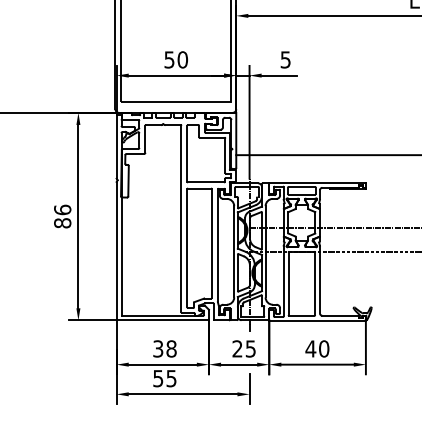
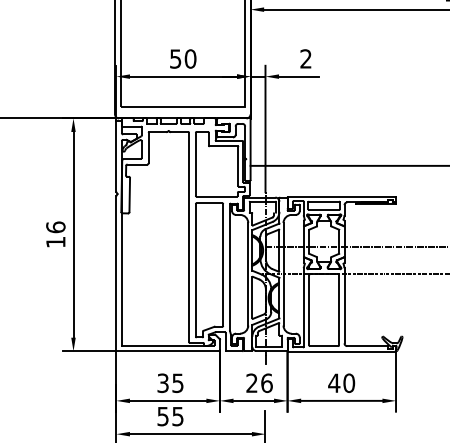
text: (285, 59) -> (305, 58), 5 -> 2
text: (62, 223) -> (55, 242), 86 -> 16
text: (171, 348) -> (177, 382), 38 -> 35
text: (250, 348) -> (266, 382), 25 -> 26

